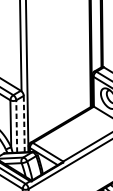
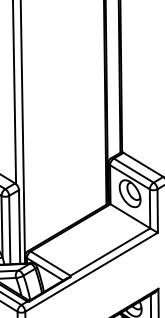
line: (24, 123) -> (19, 226), dashed -> solid
line: (16, 126) -> (9, 229), dashed -> solid

